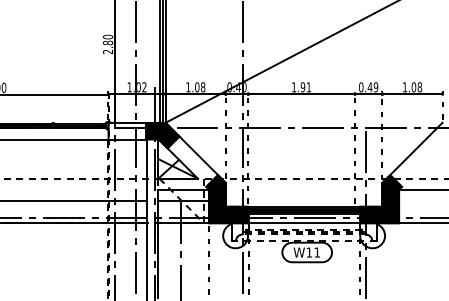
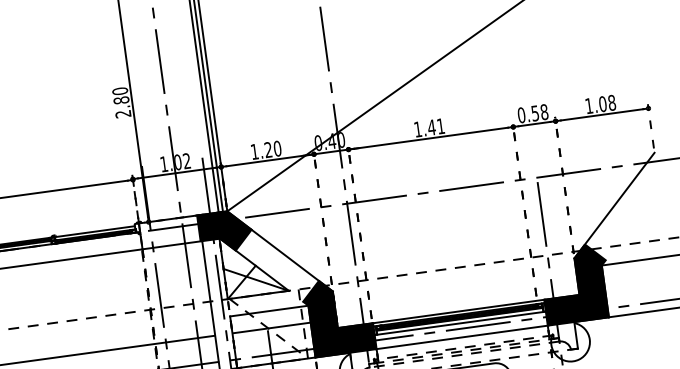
text: (200, 87) -> (273, 149), 1.08 -> 1.20
text: (302, 87) -> (430, 127), 1.91 -> 1.41
text: (372, 87) -> (539, 113), 0.49 -> 0.58

